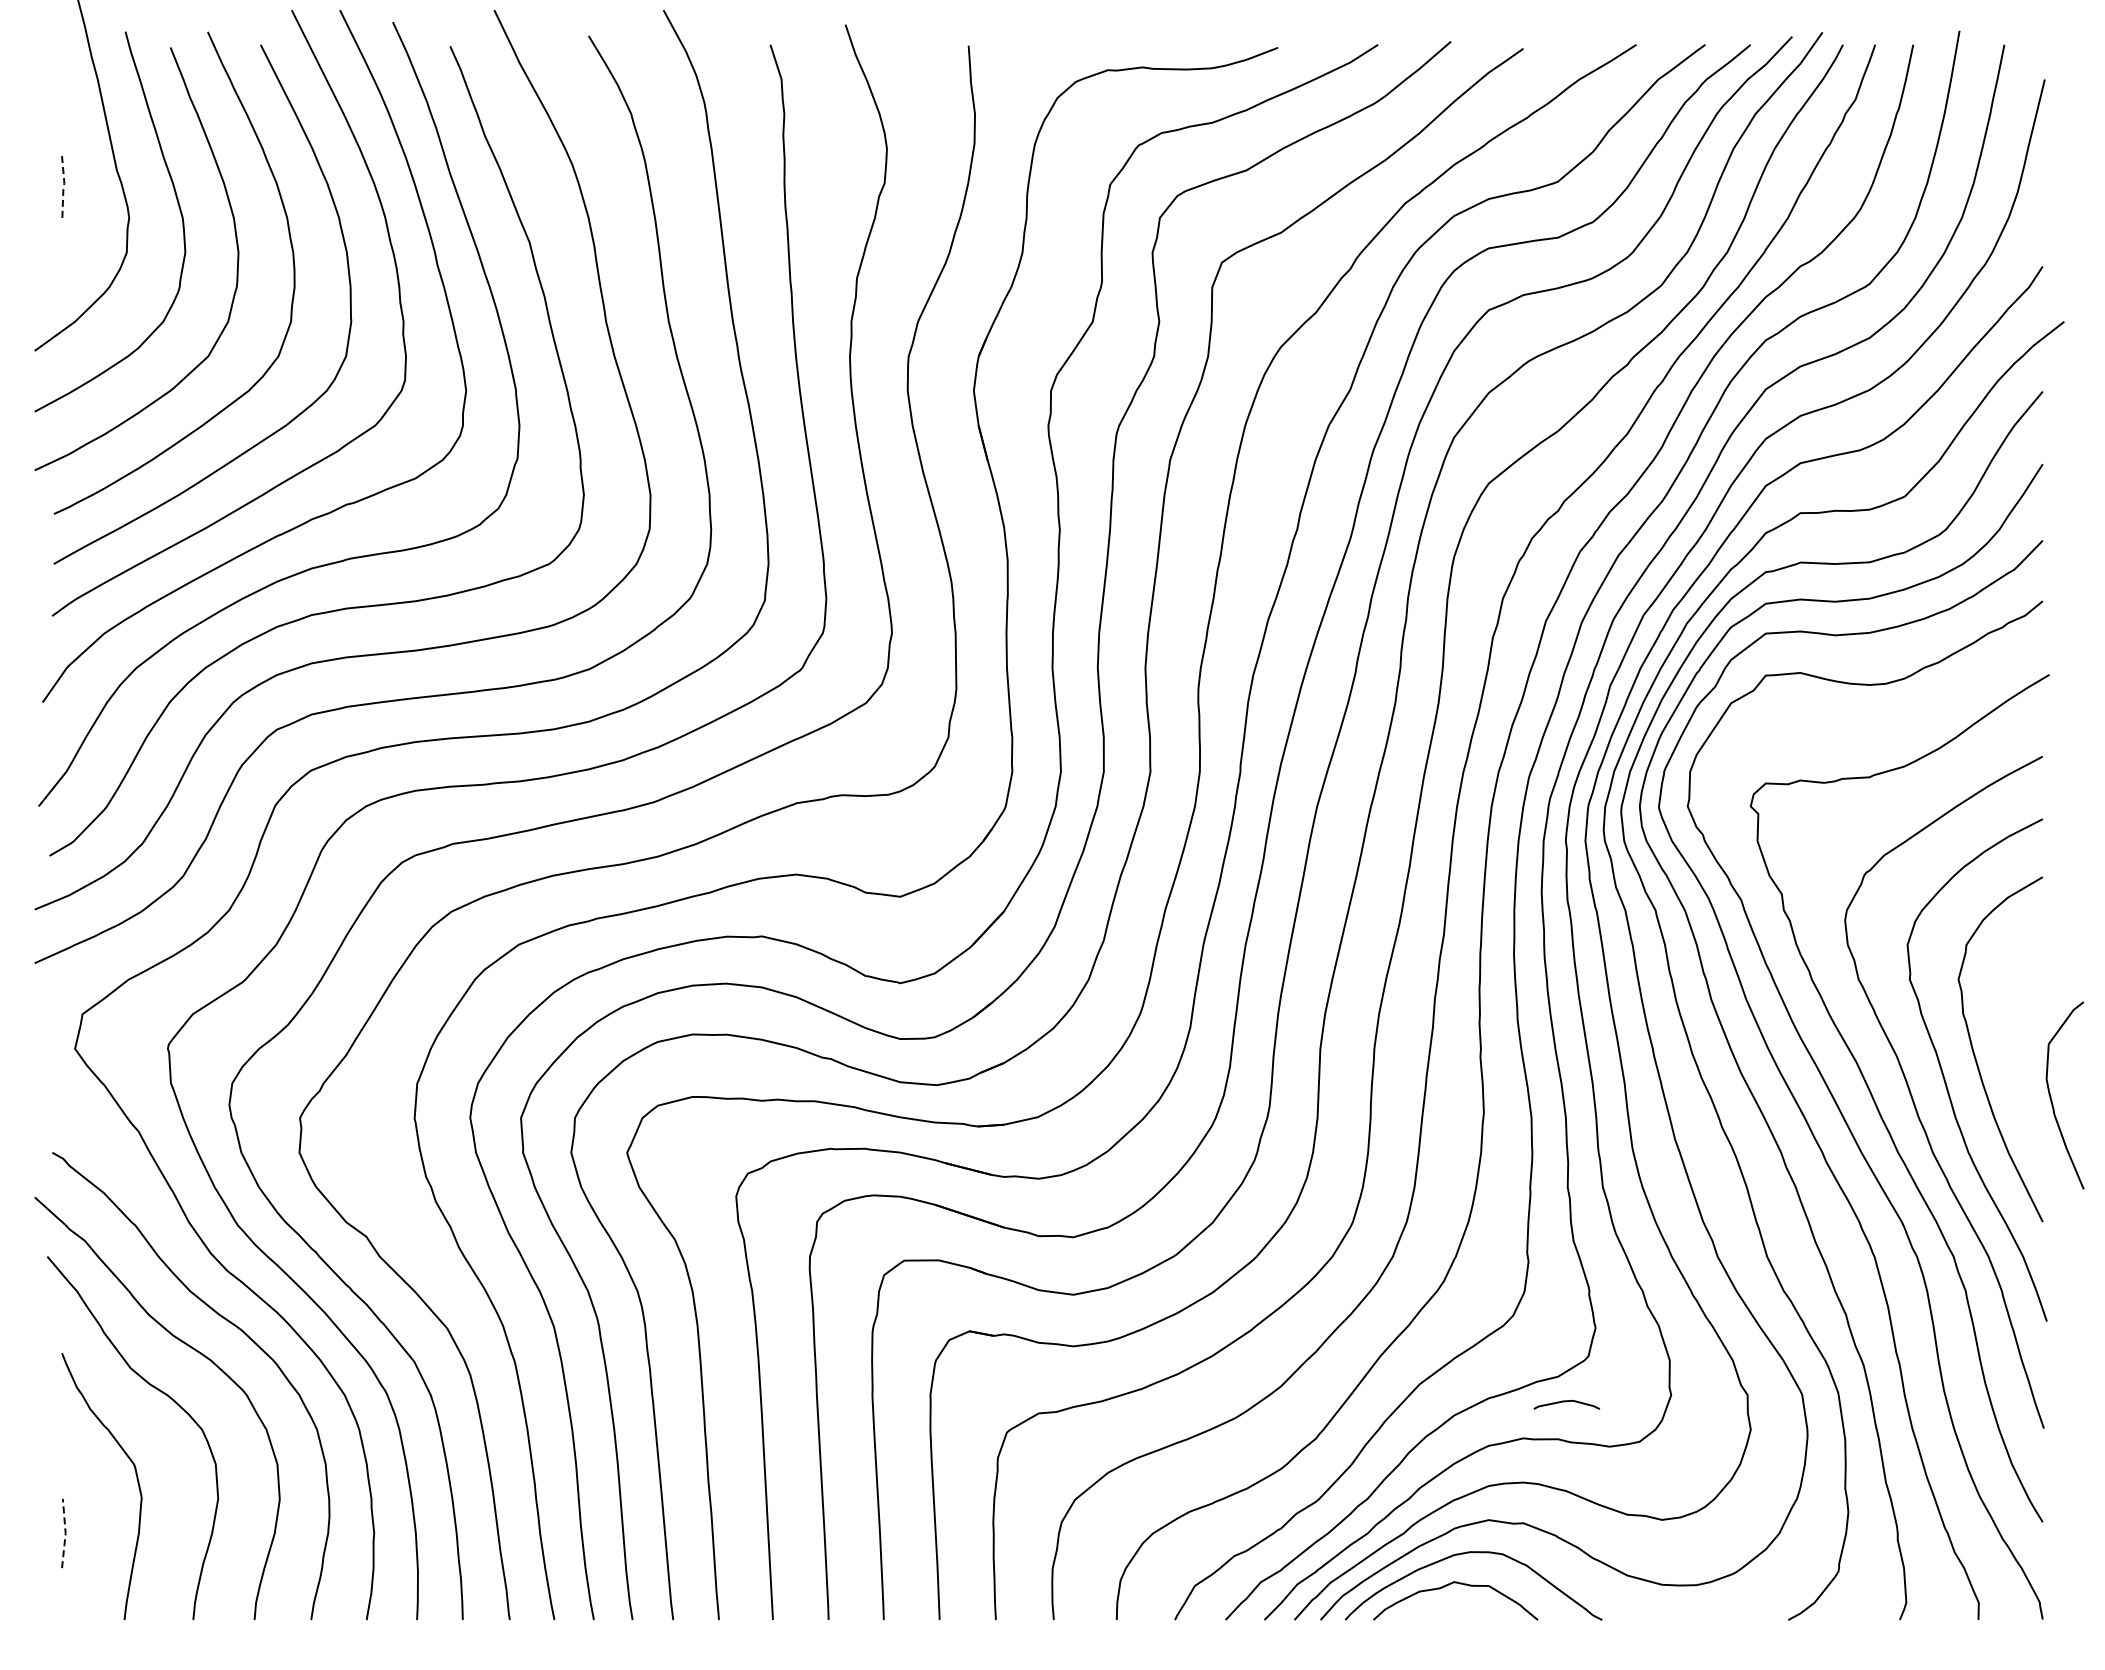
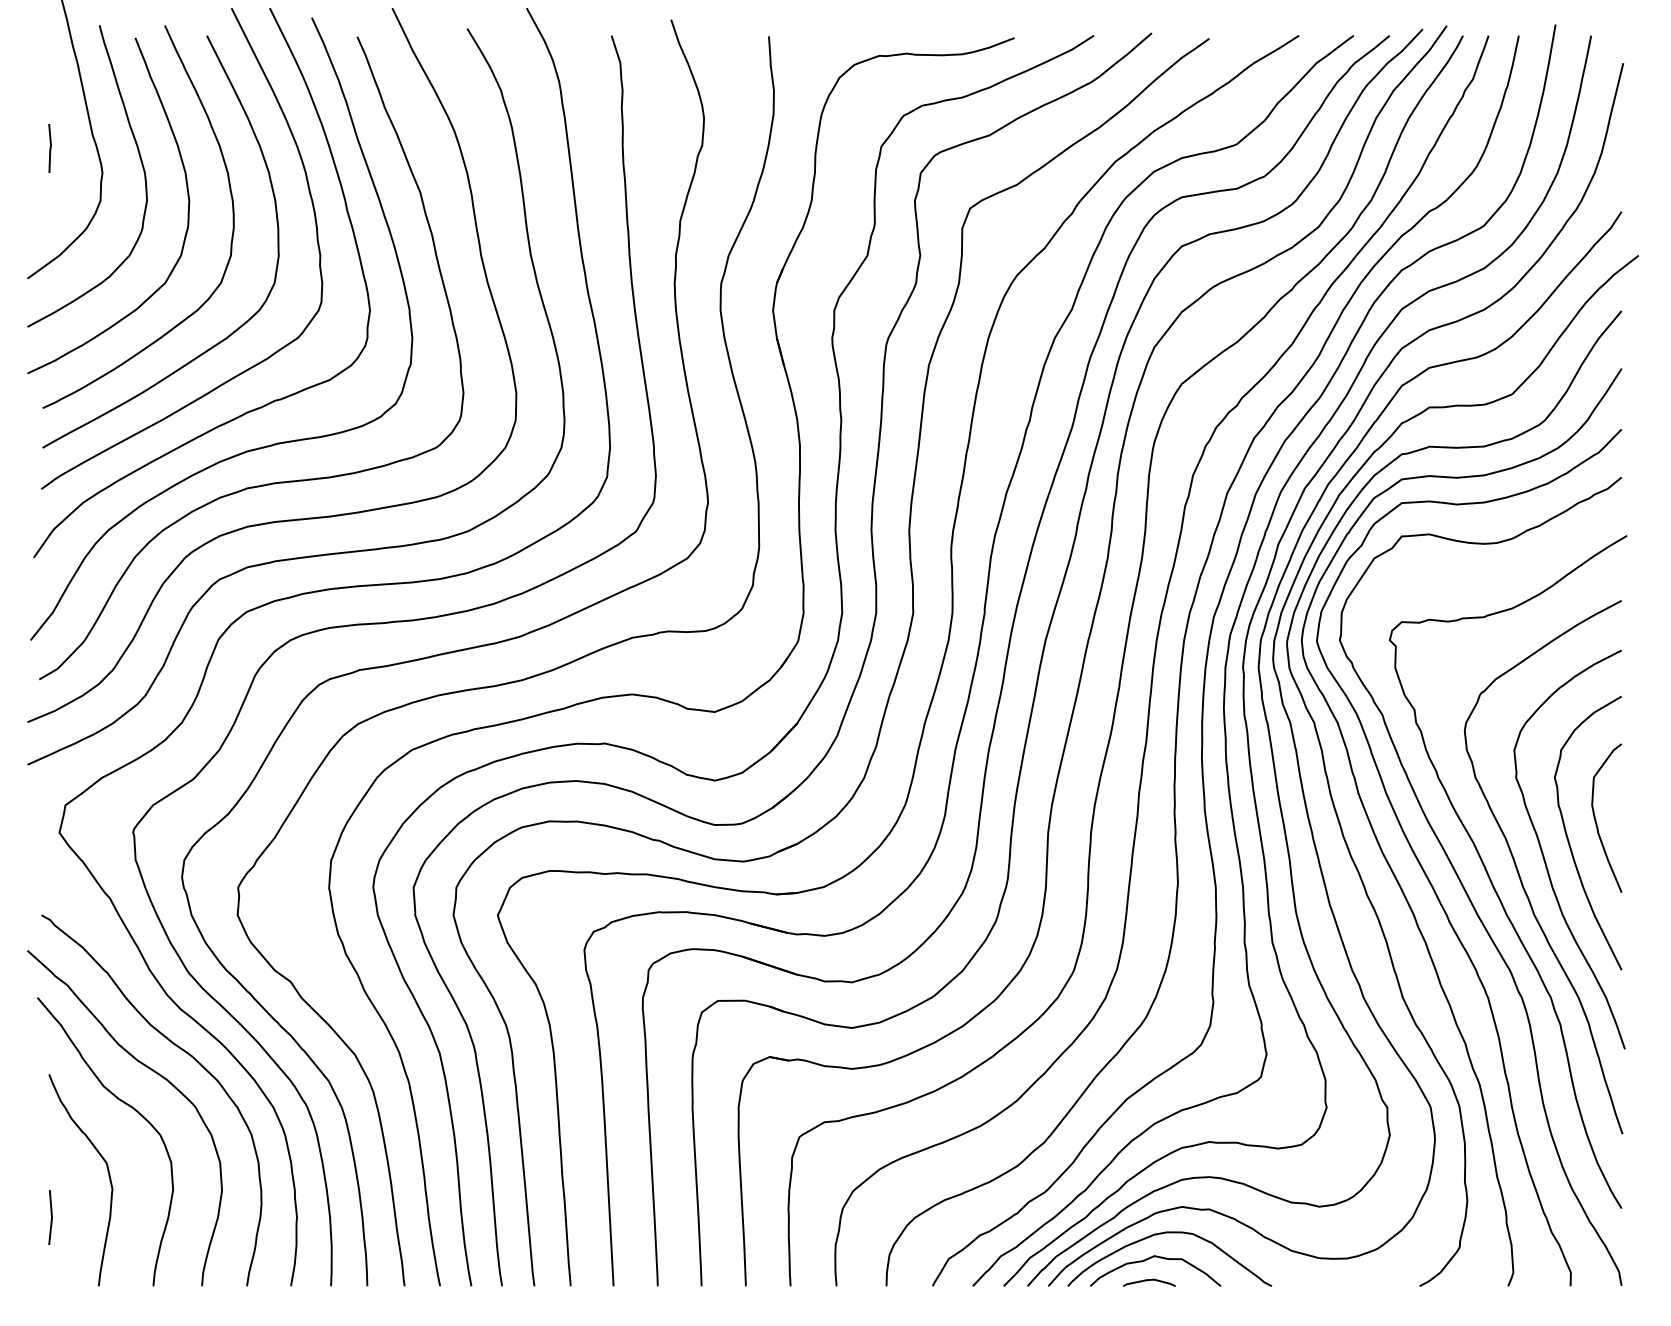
line: (63, 186) -> (50, 148), dashed -> solid
curve: (2052, 1100) -> (1596, 822), moved
curve: (1566, 1402) -> (1149, 1281), moved
line: (65, 1533) -> (51, 1217), dashed -> solid

